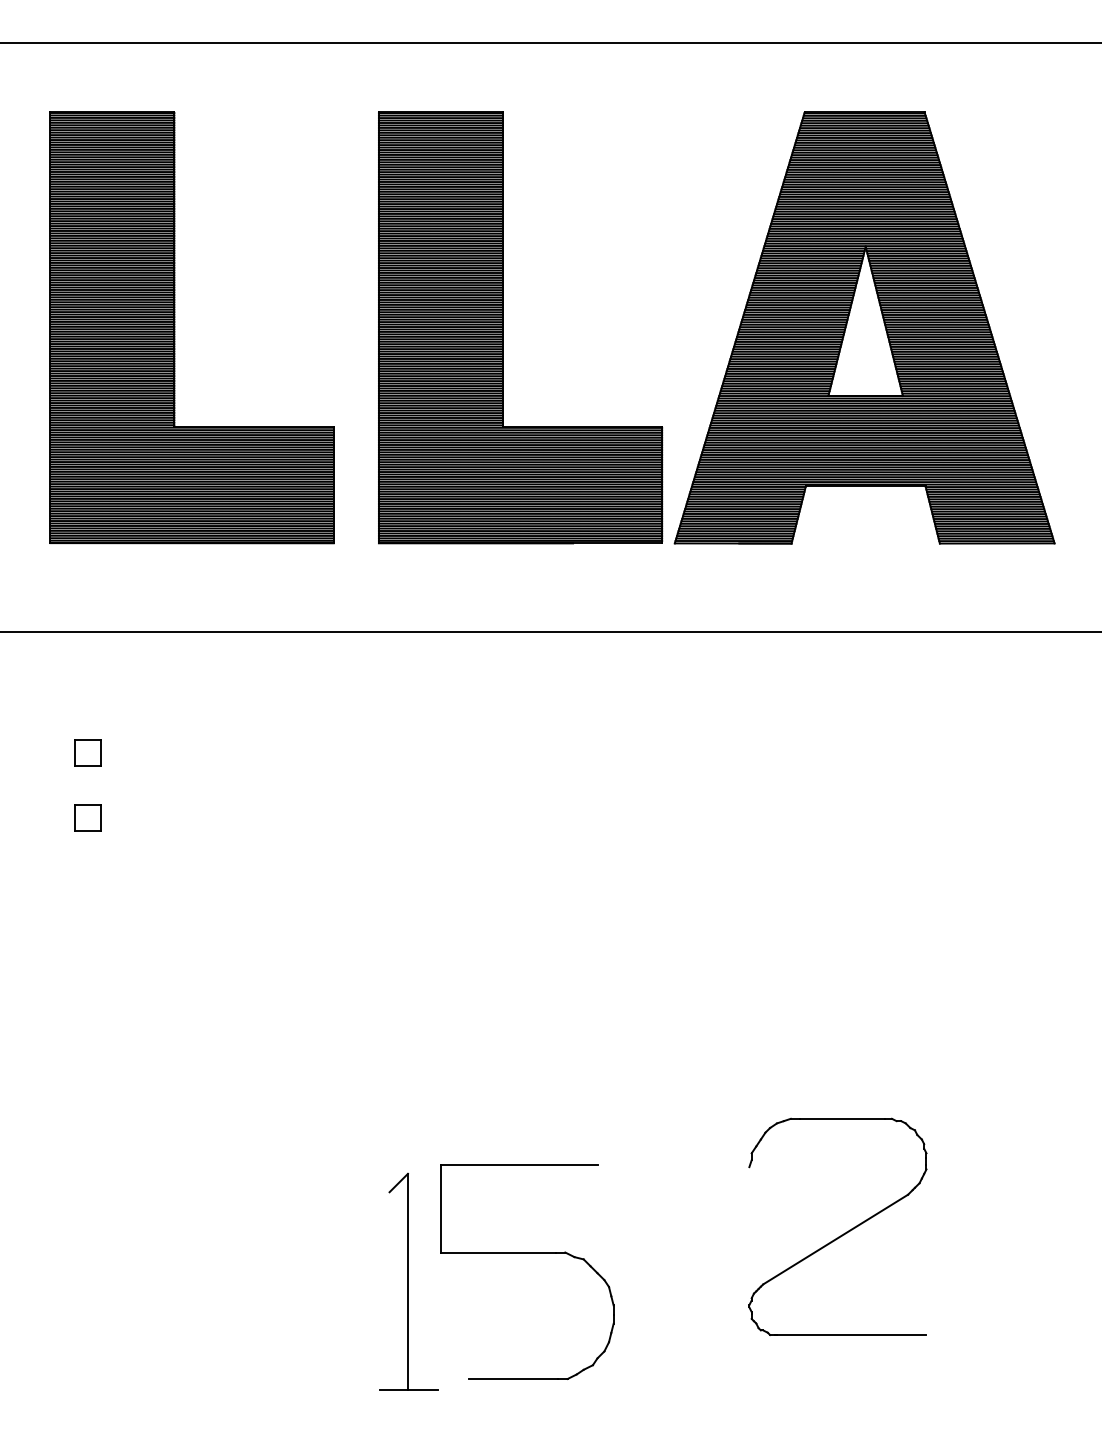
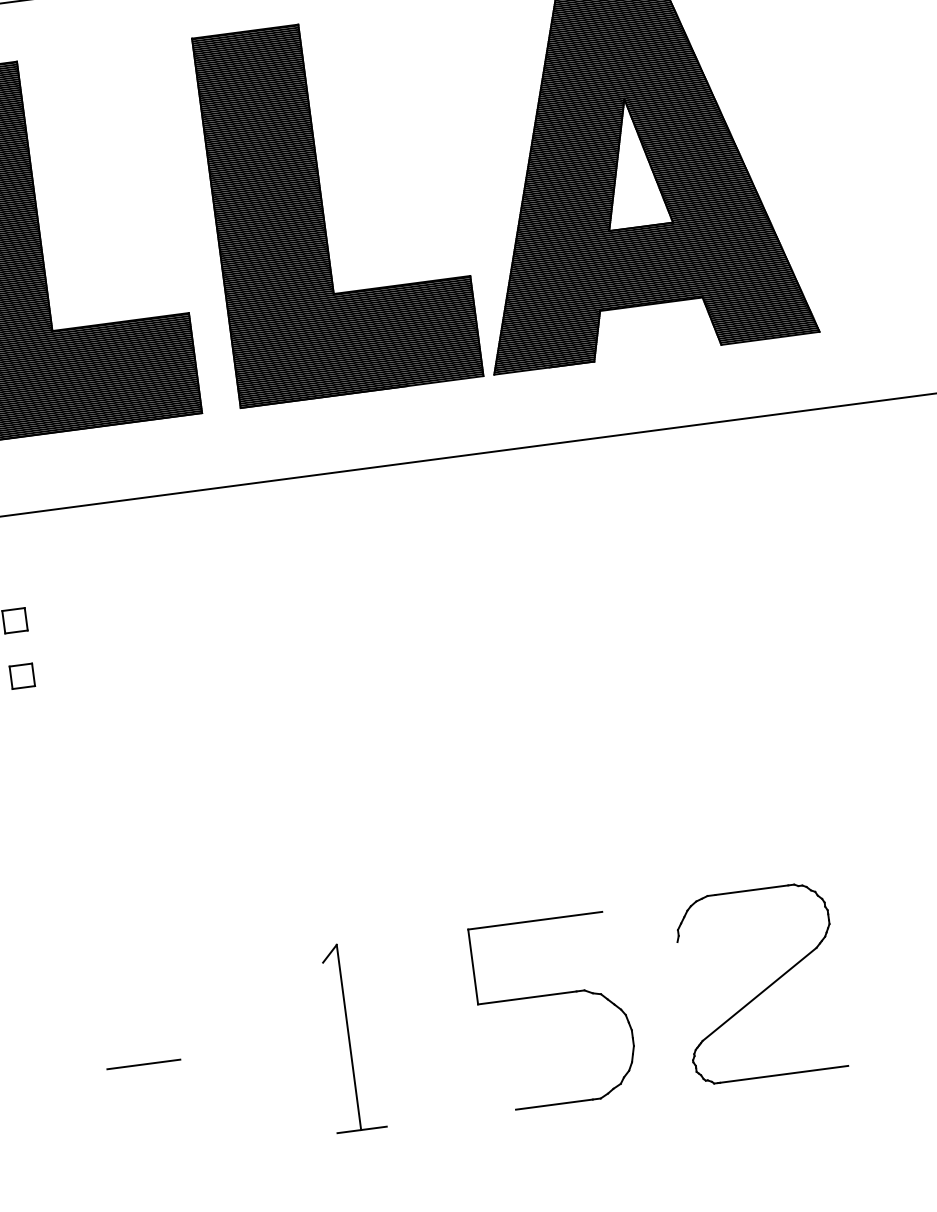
part: (841, 1234) -> (764, 989), moved
part: (527, 1253) -> (552, 995), moved
line: (168, 1281) -> (143, 1064), added

